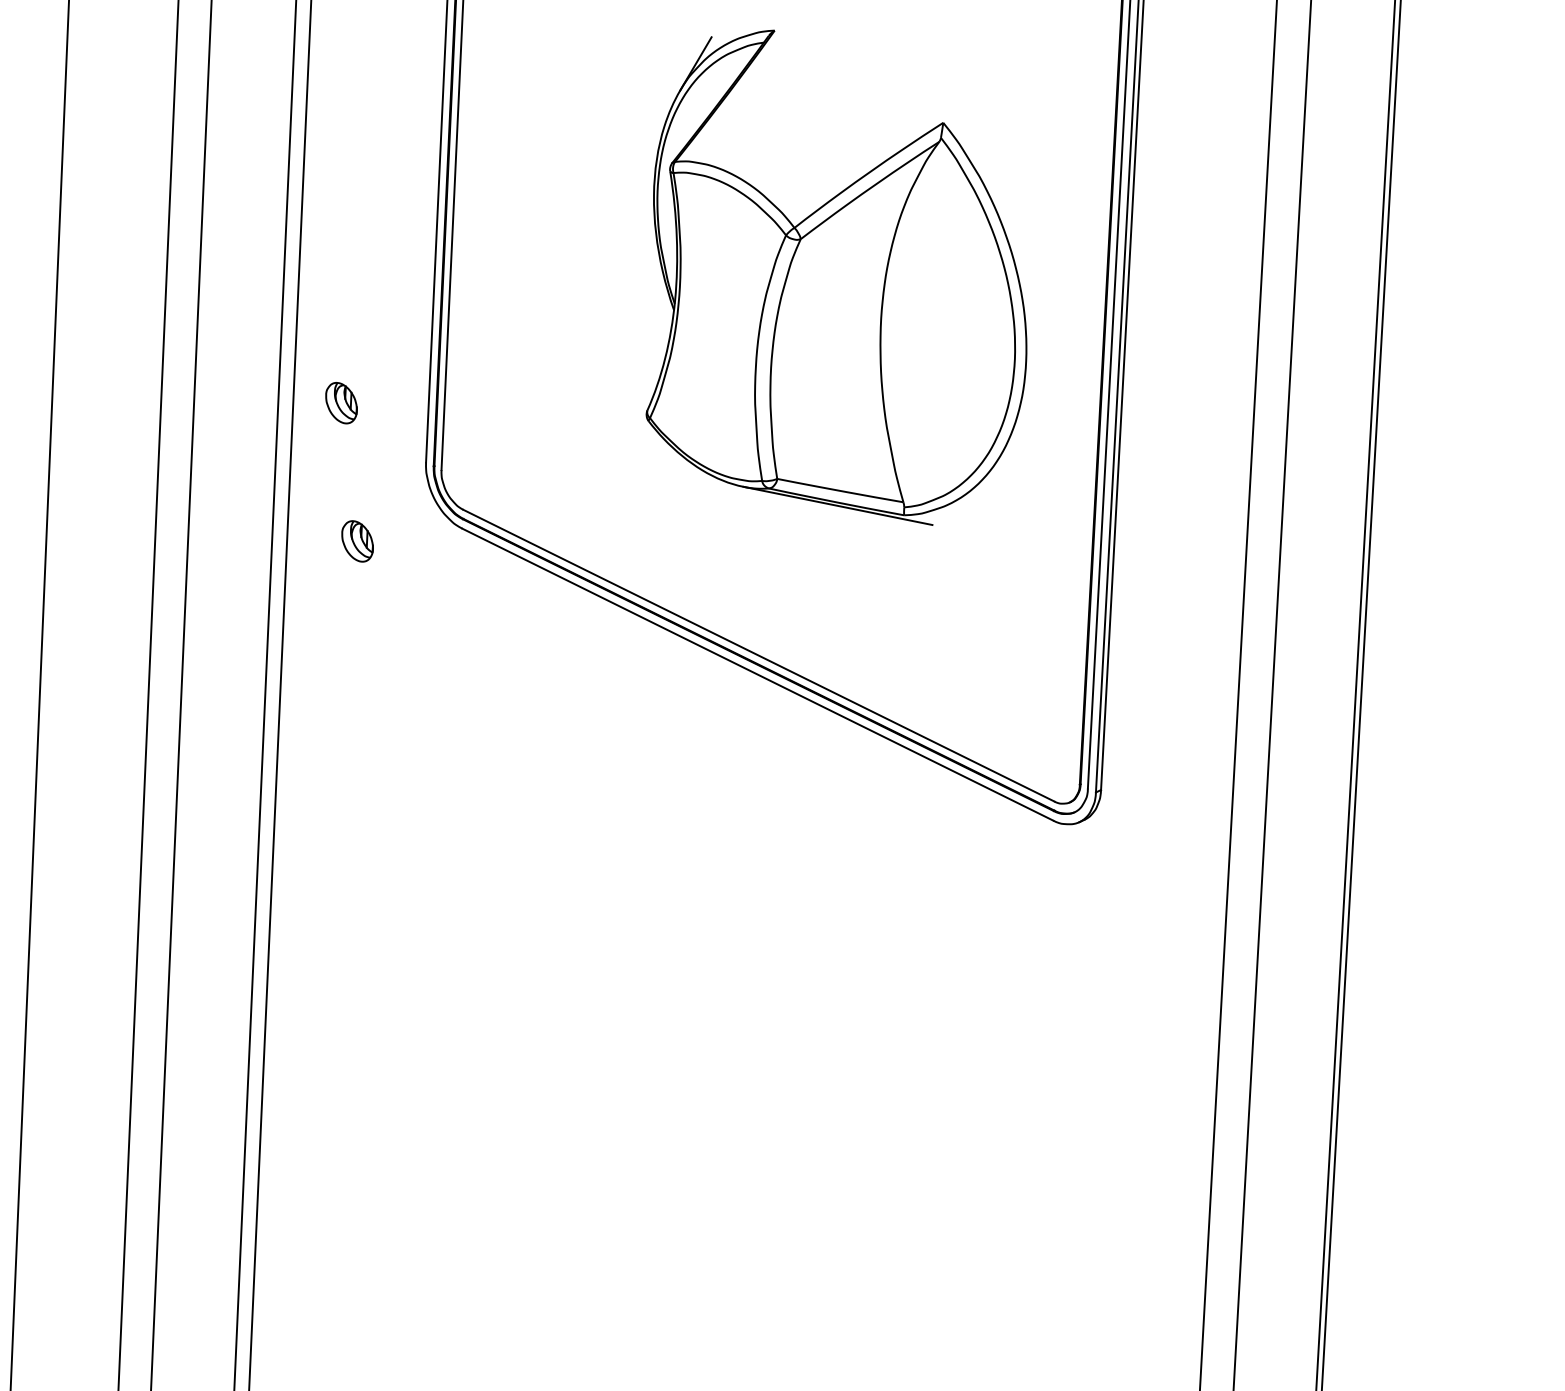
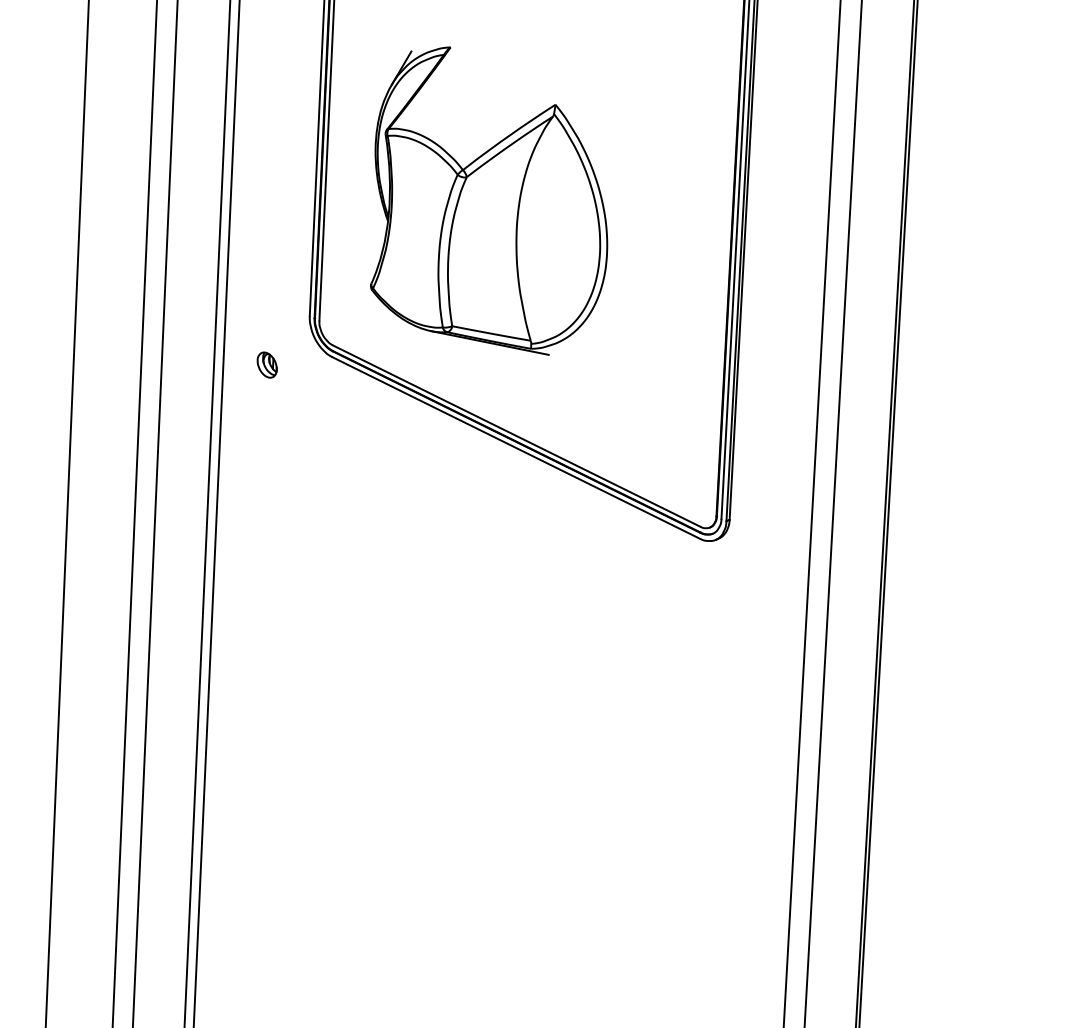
part: (837, 276) -> (489, 200), moved
part: (340, 402) -> (256, 278), removed

